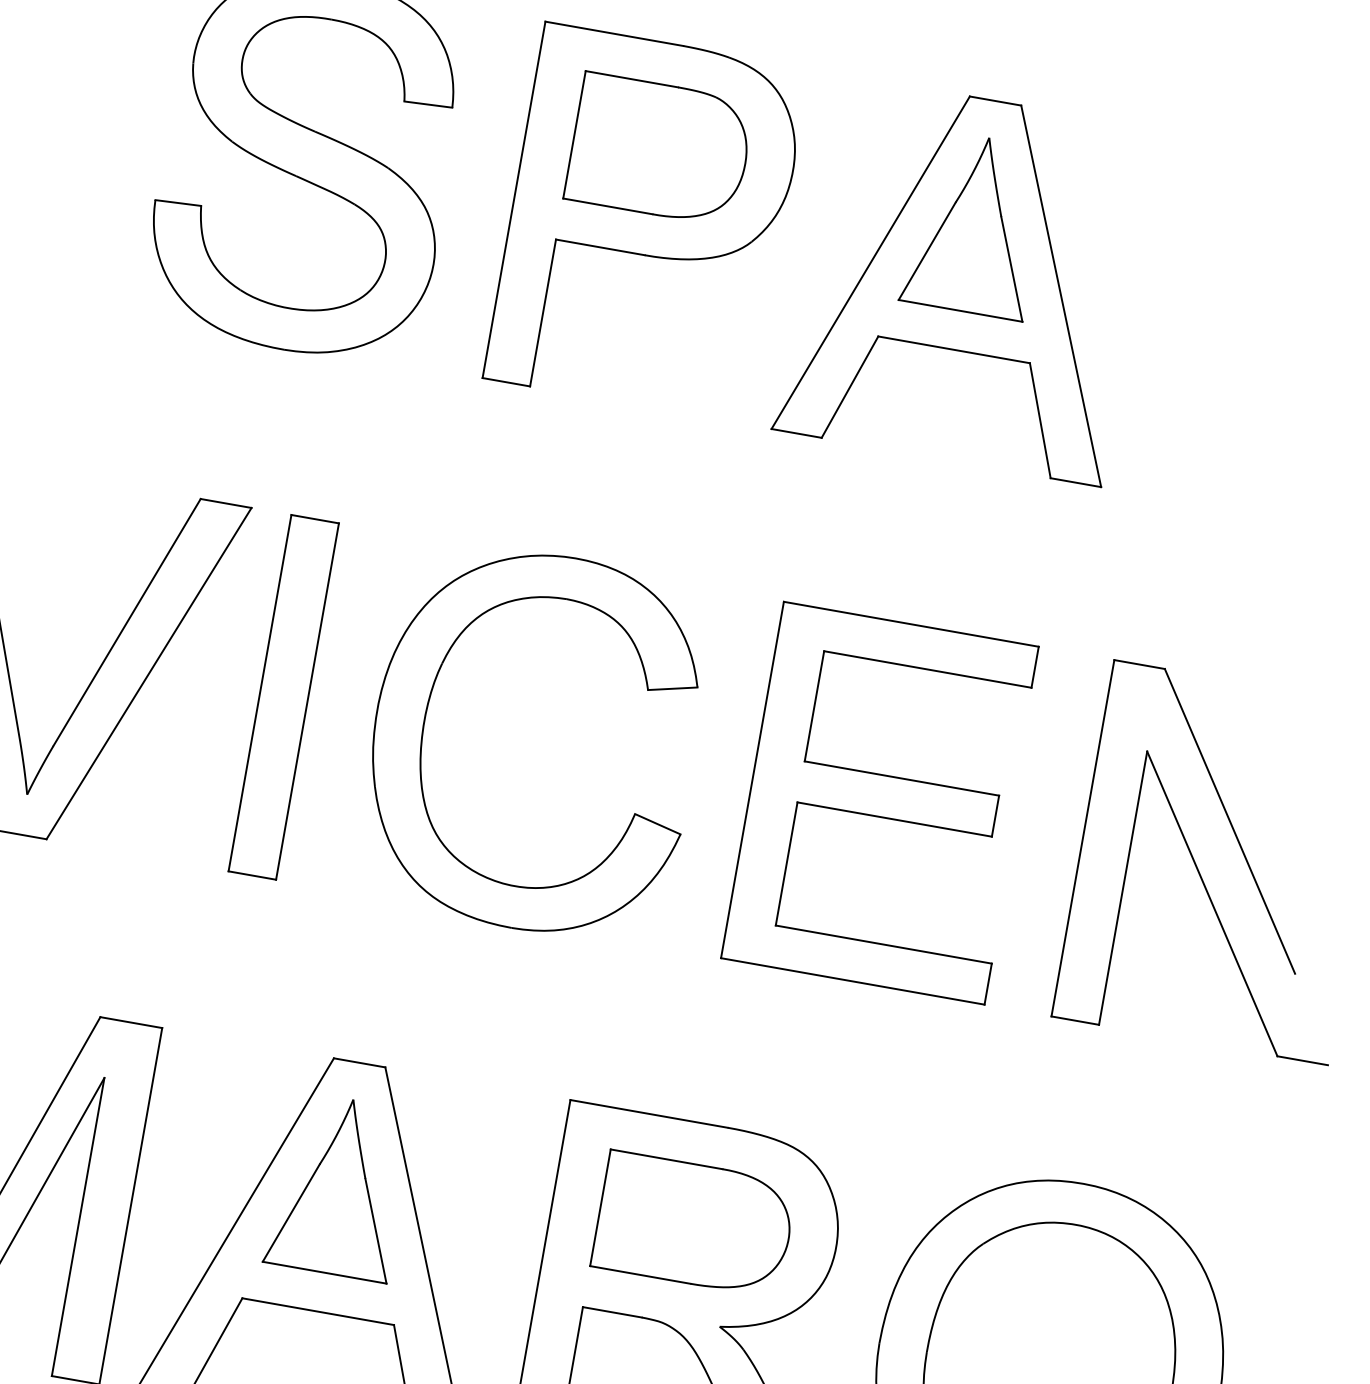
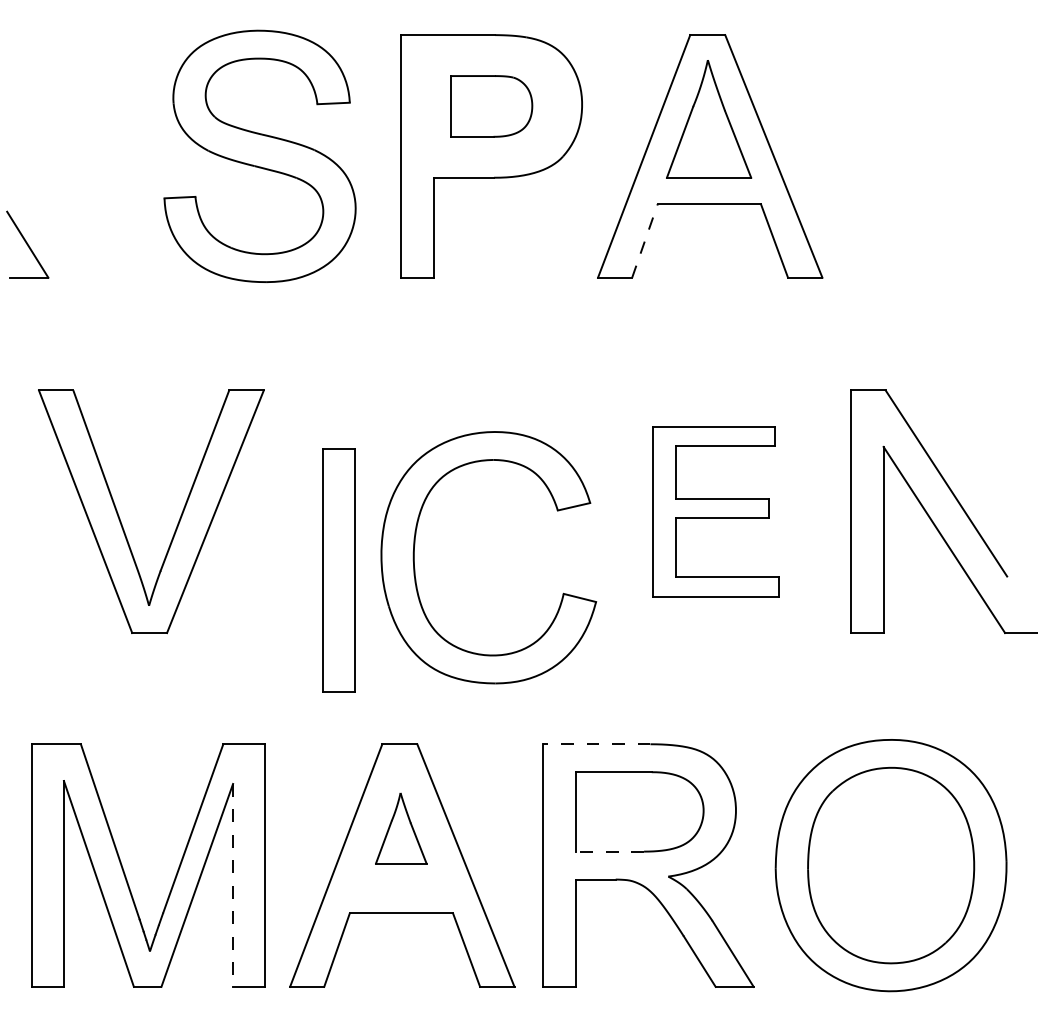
part: (659, 149) -> (491, 106), size x0.7
line: (849, 386) -> (644, 240), solid -> dashed
part: (282, 696) -> (338, 570), moved
part: (423, 738) -> (415, 568), moved
part: (883, 802) -> (715, 511), size x0.7
line: (648, 1114) -> (596, 744), solid -> dashed
part: (340, 1187) -> (401, 828), size x0.6
line: (78, 1227) -> (233, 885), solid -> dashed
line: (639, 1274) -> (609, 851), solid -> dashed

